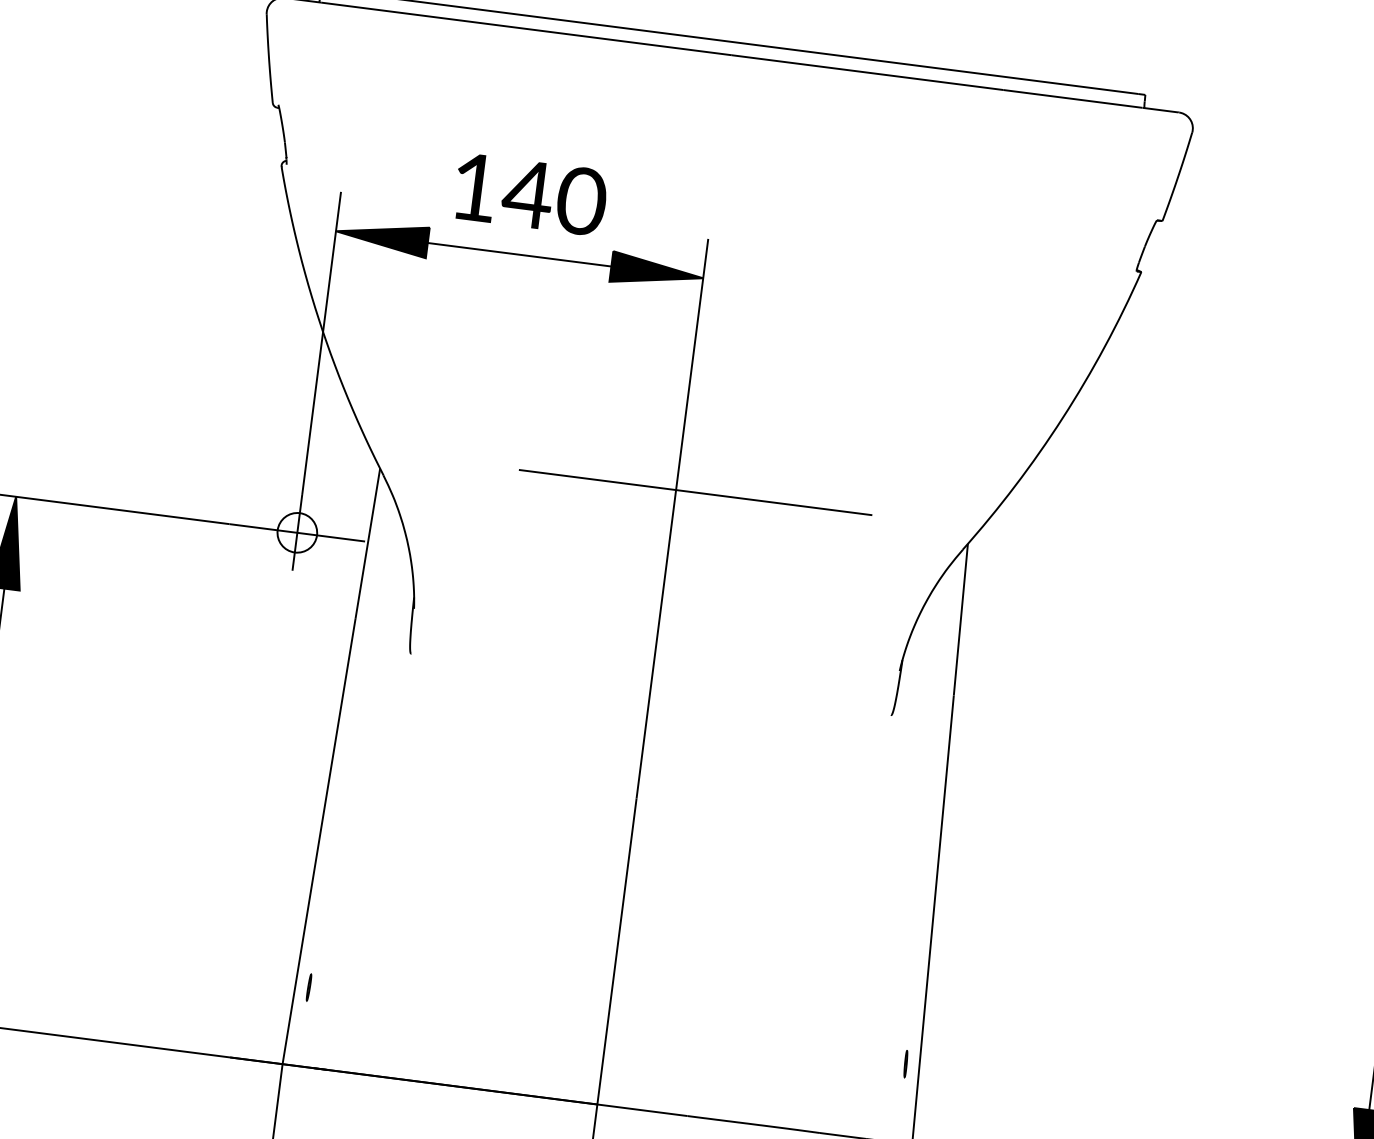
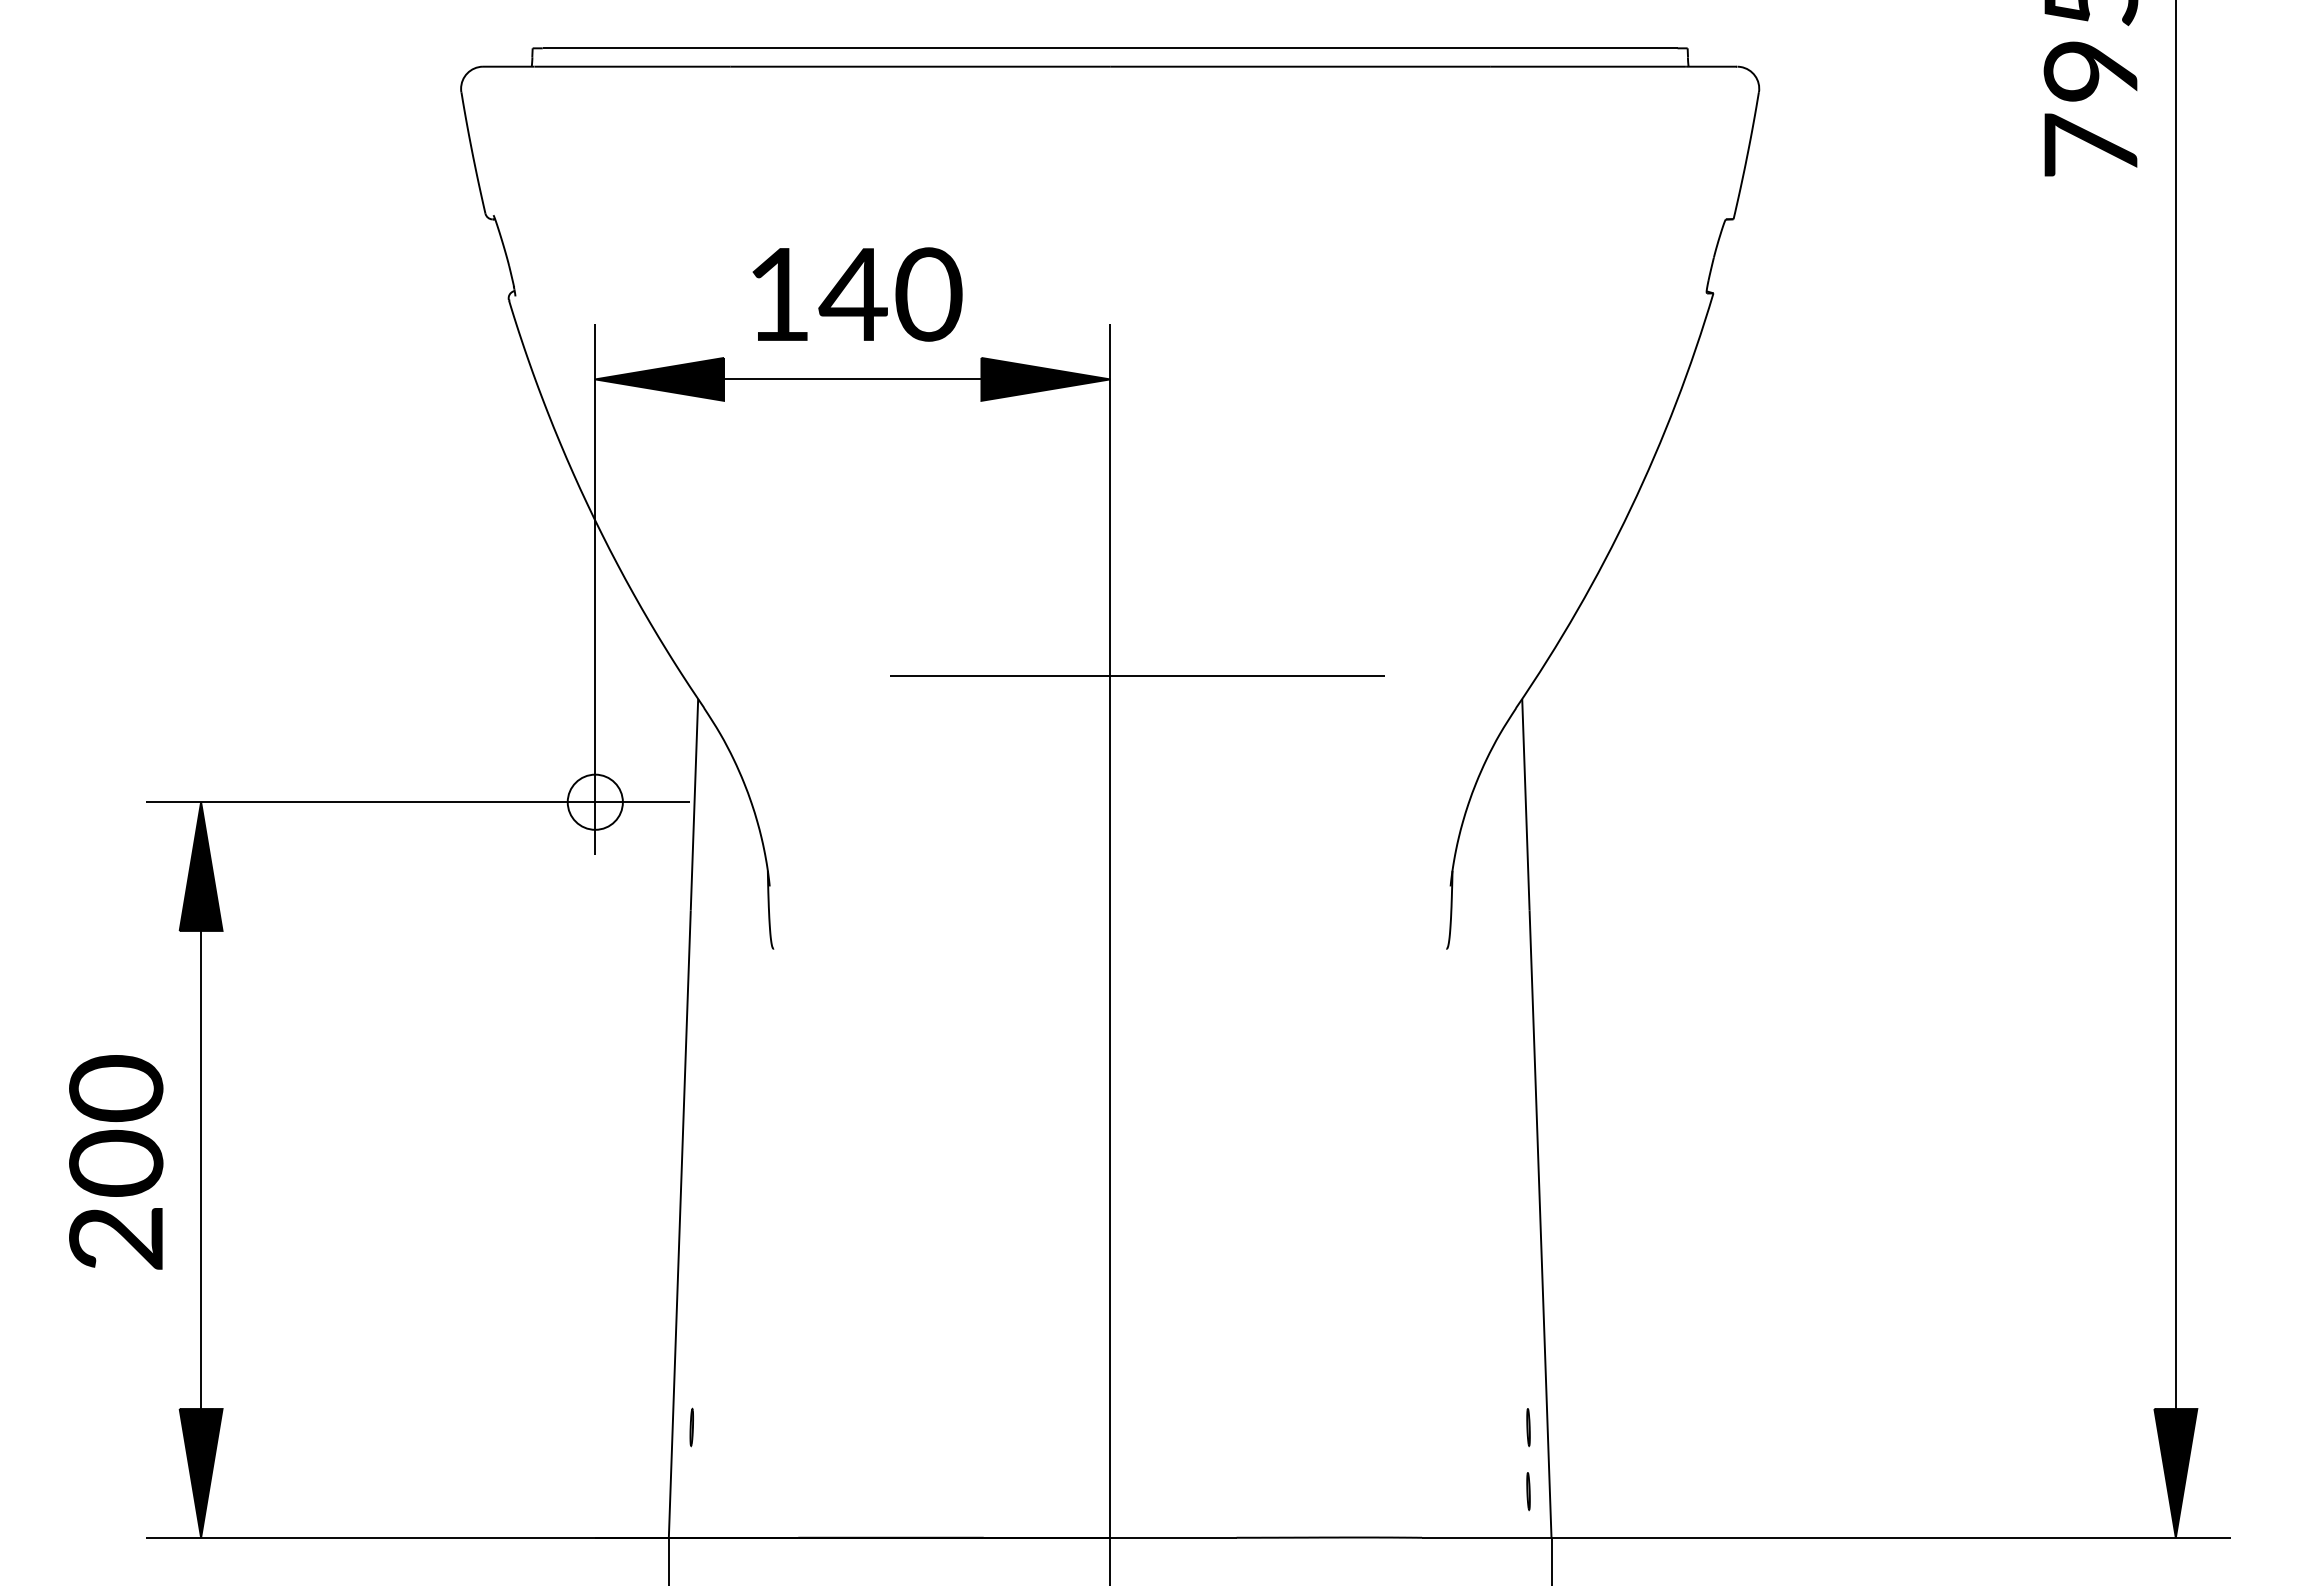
part: (899, 1109) -> (1528, 1491), added

